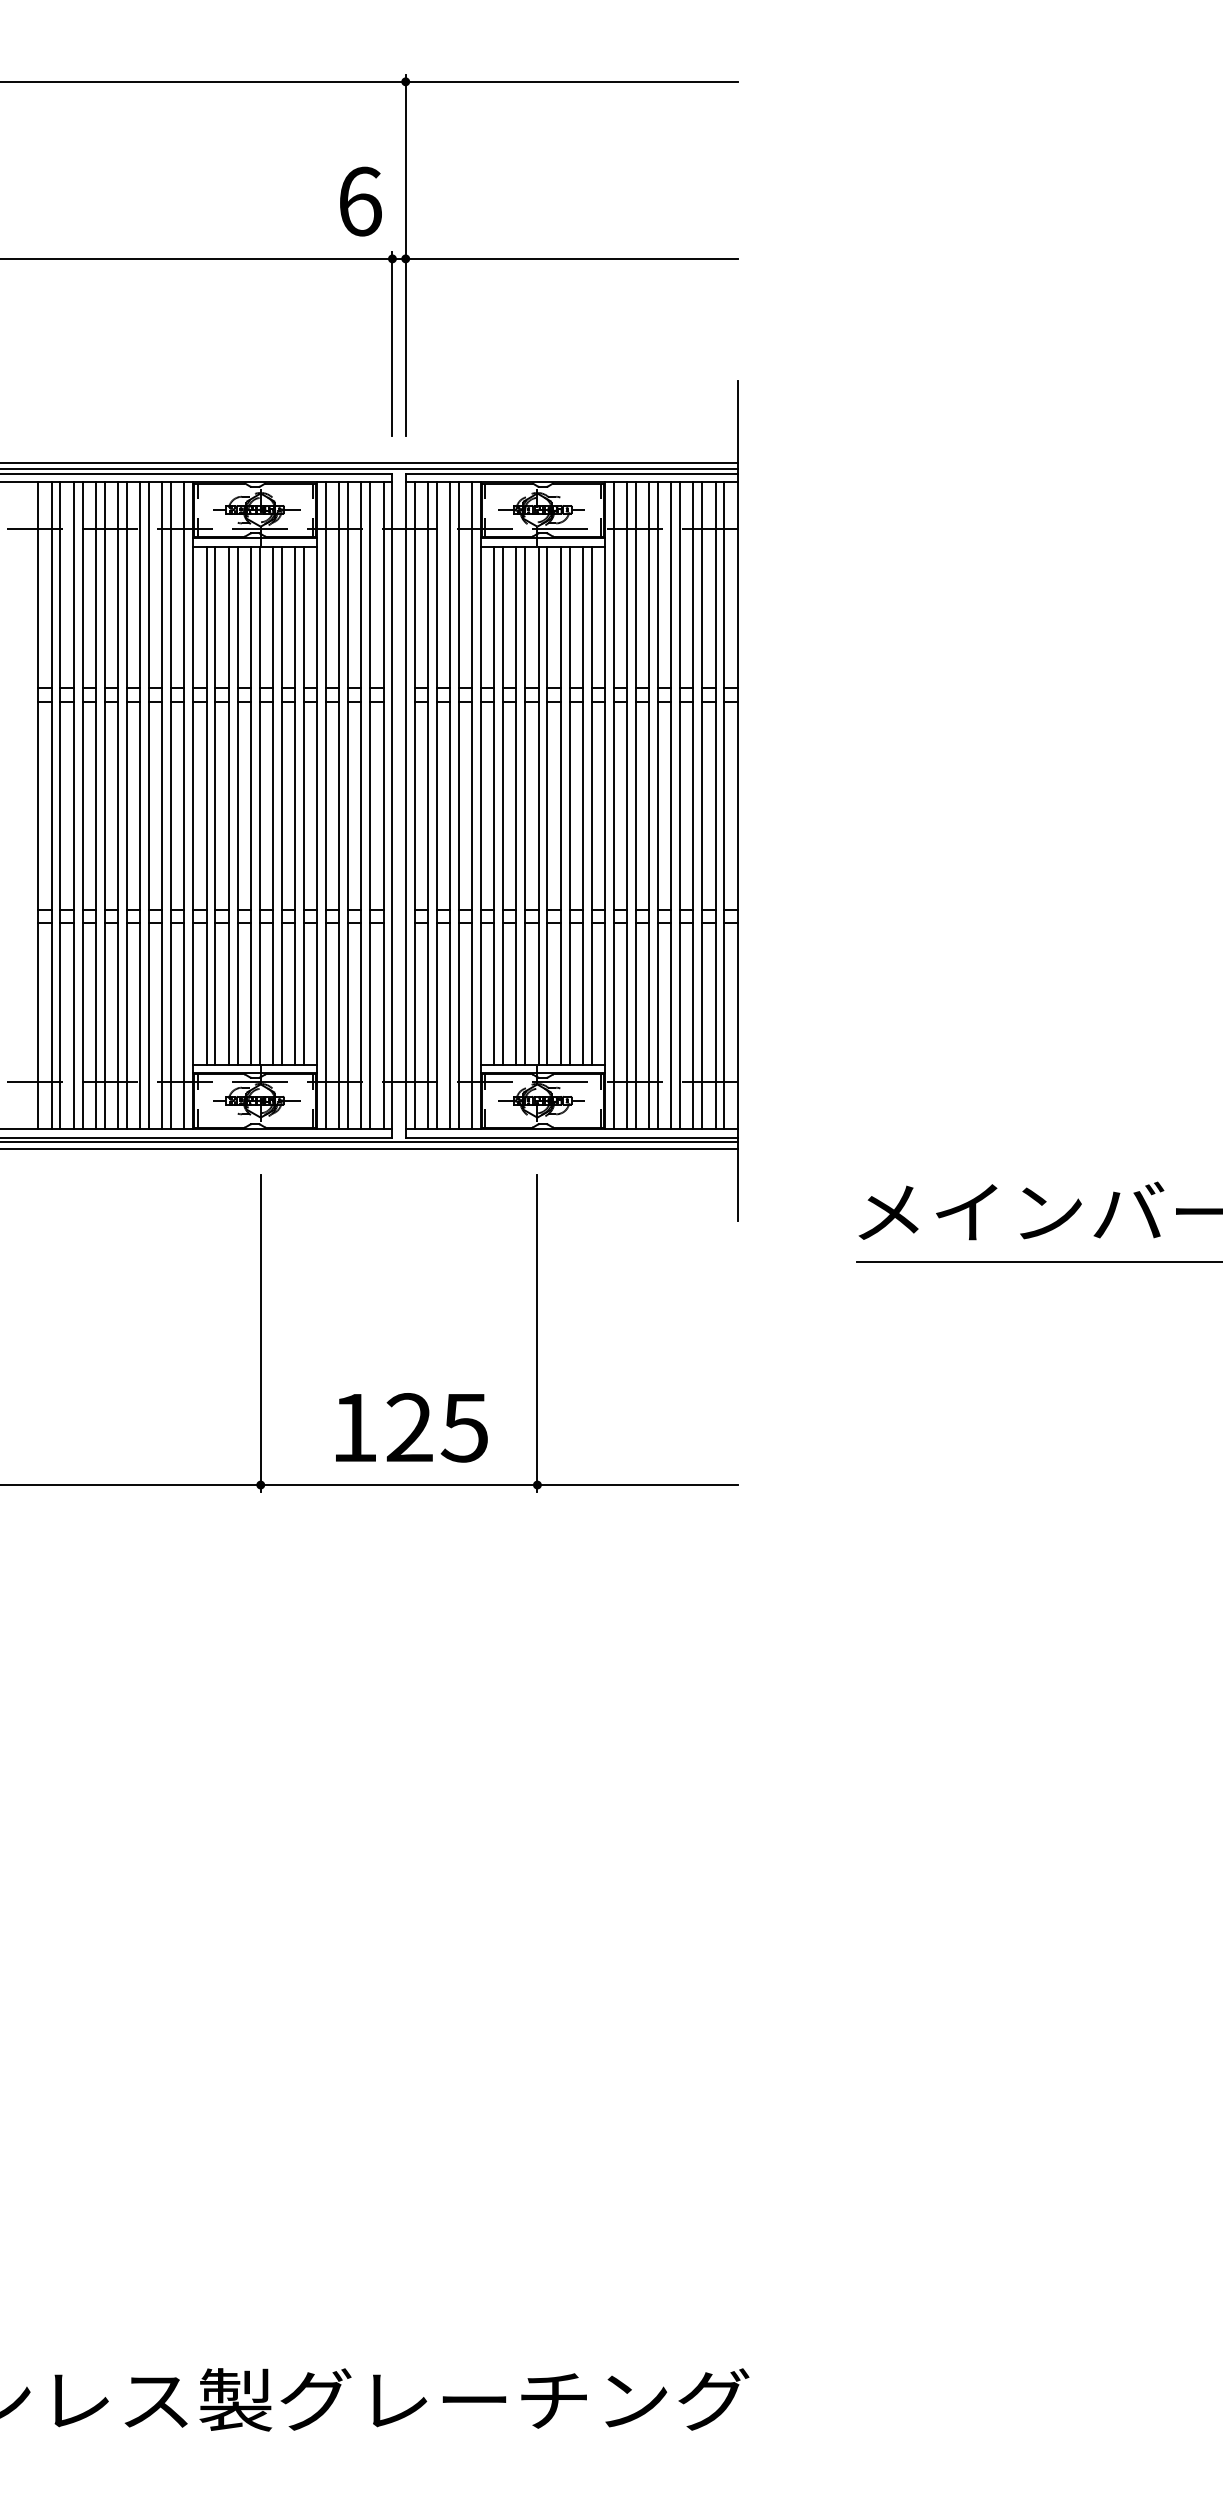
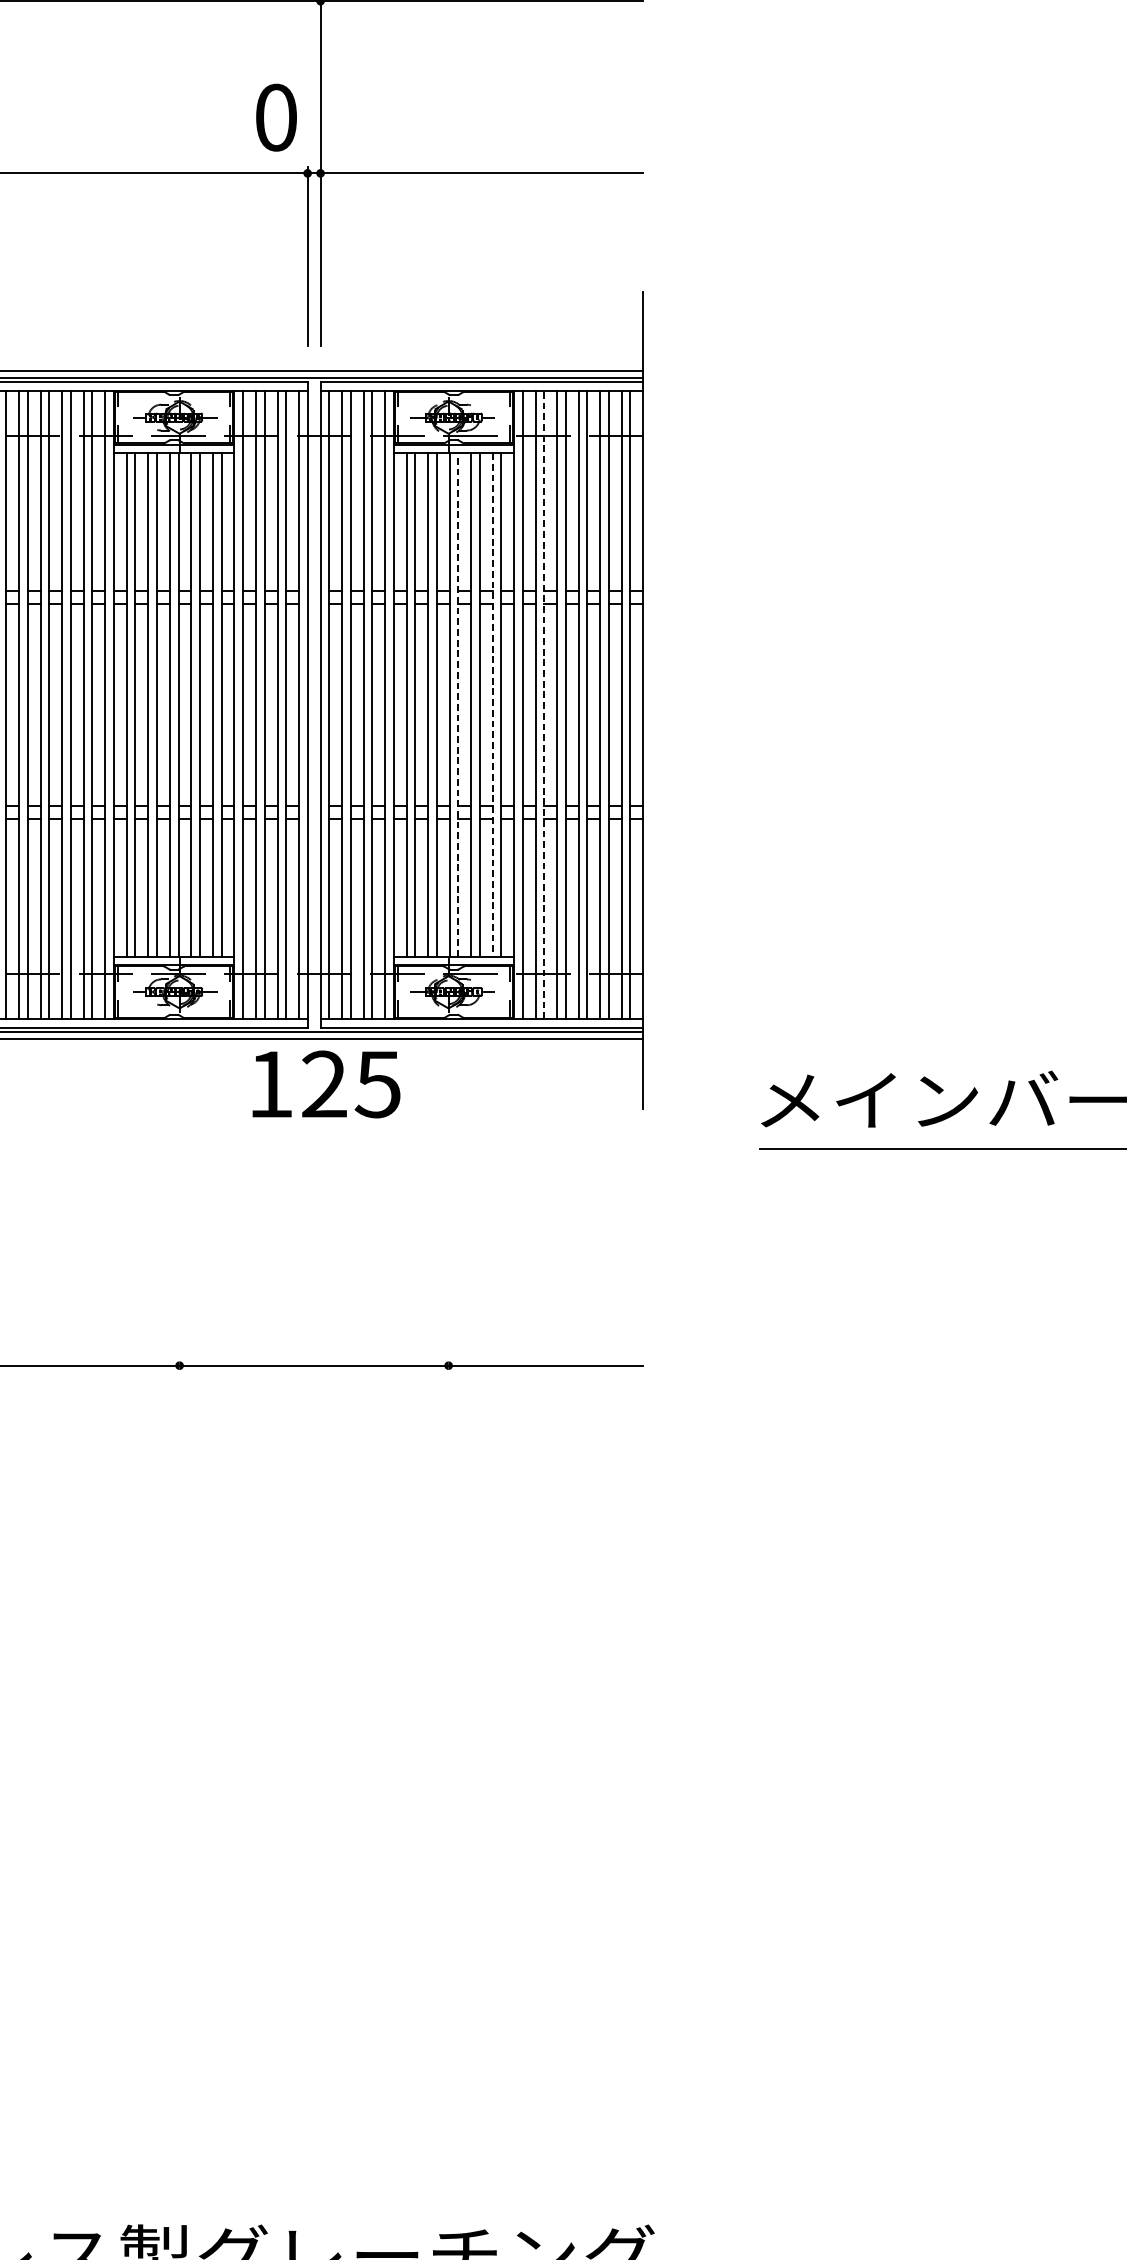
text: (360, 201) -> (276, 117), 6 -> 0
line: (547, 805) -> (458, 704), solid -> dashed
line: (582, 805) -> (492, 704), solid -> dashed
line: (635, 805) -> (543, 704), solid -> dashed
line: (260, 1333) -> (179, 1218), removed
line: (537, 1333) -> (448, 1218), removed
text: (411, 1427) -> (326, 1084), moved

